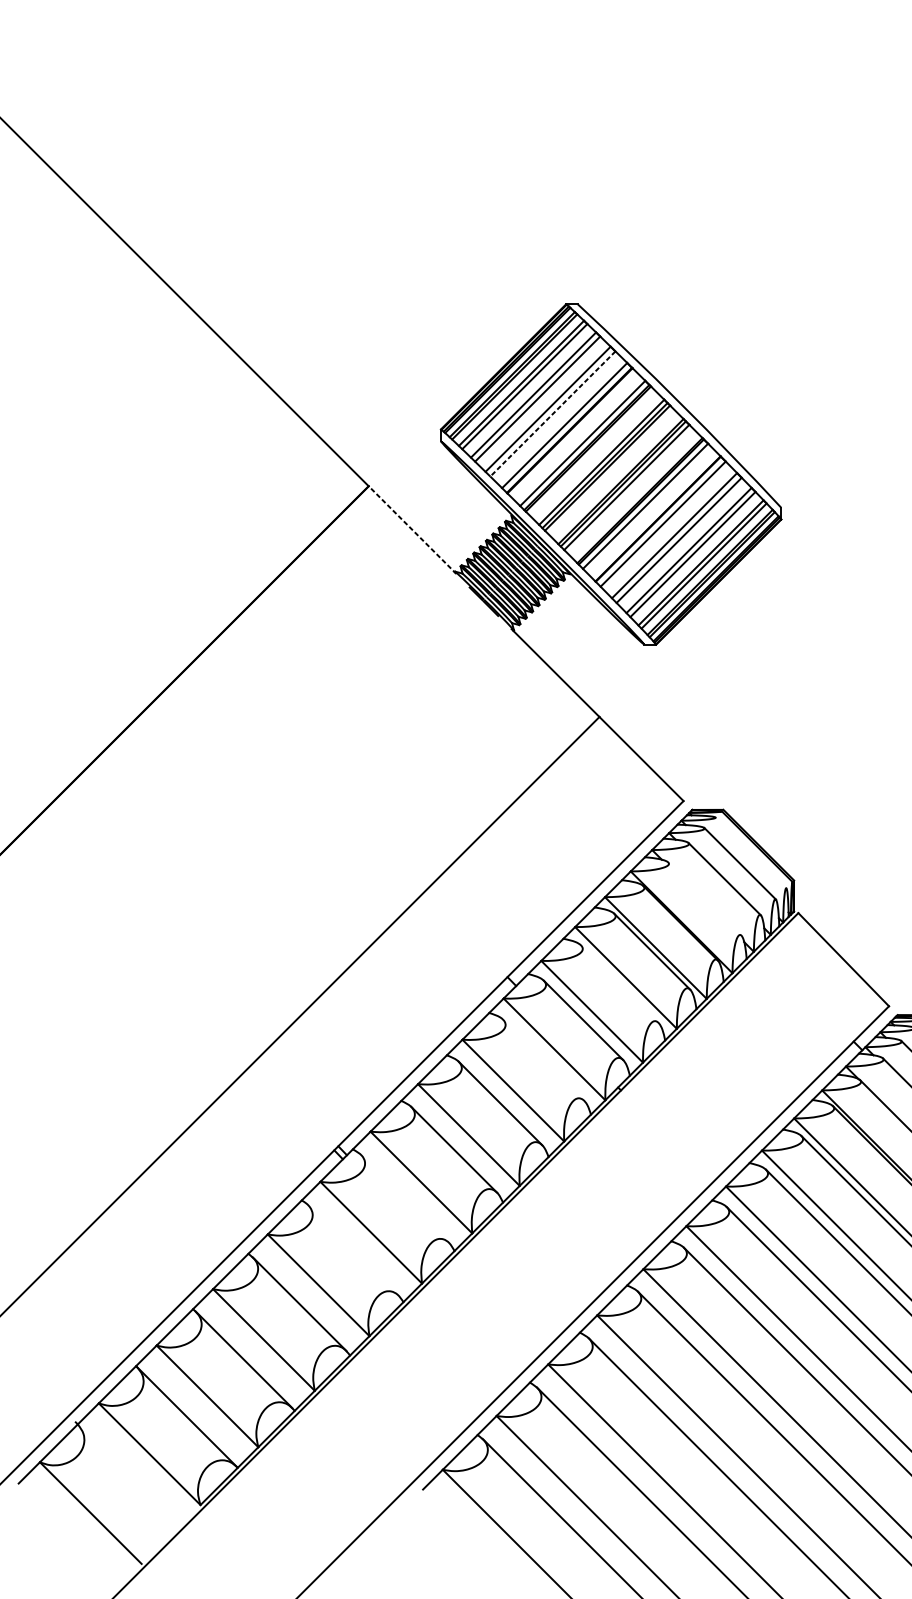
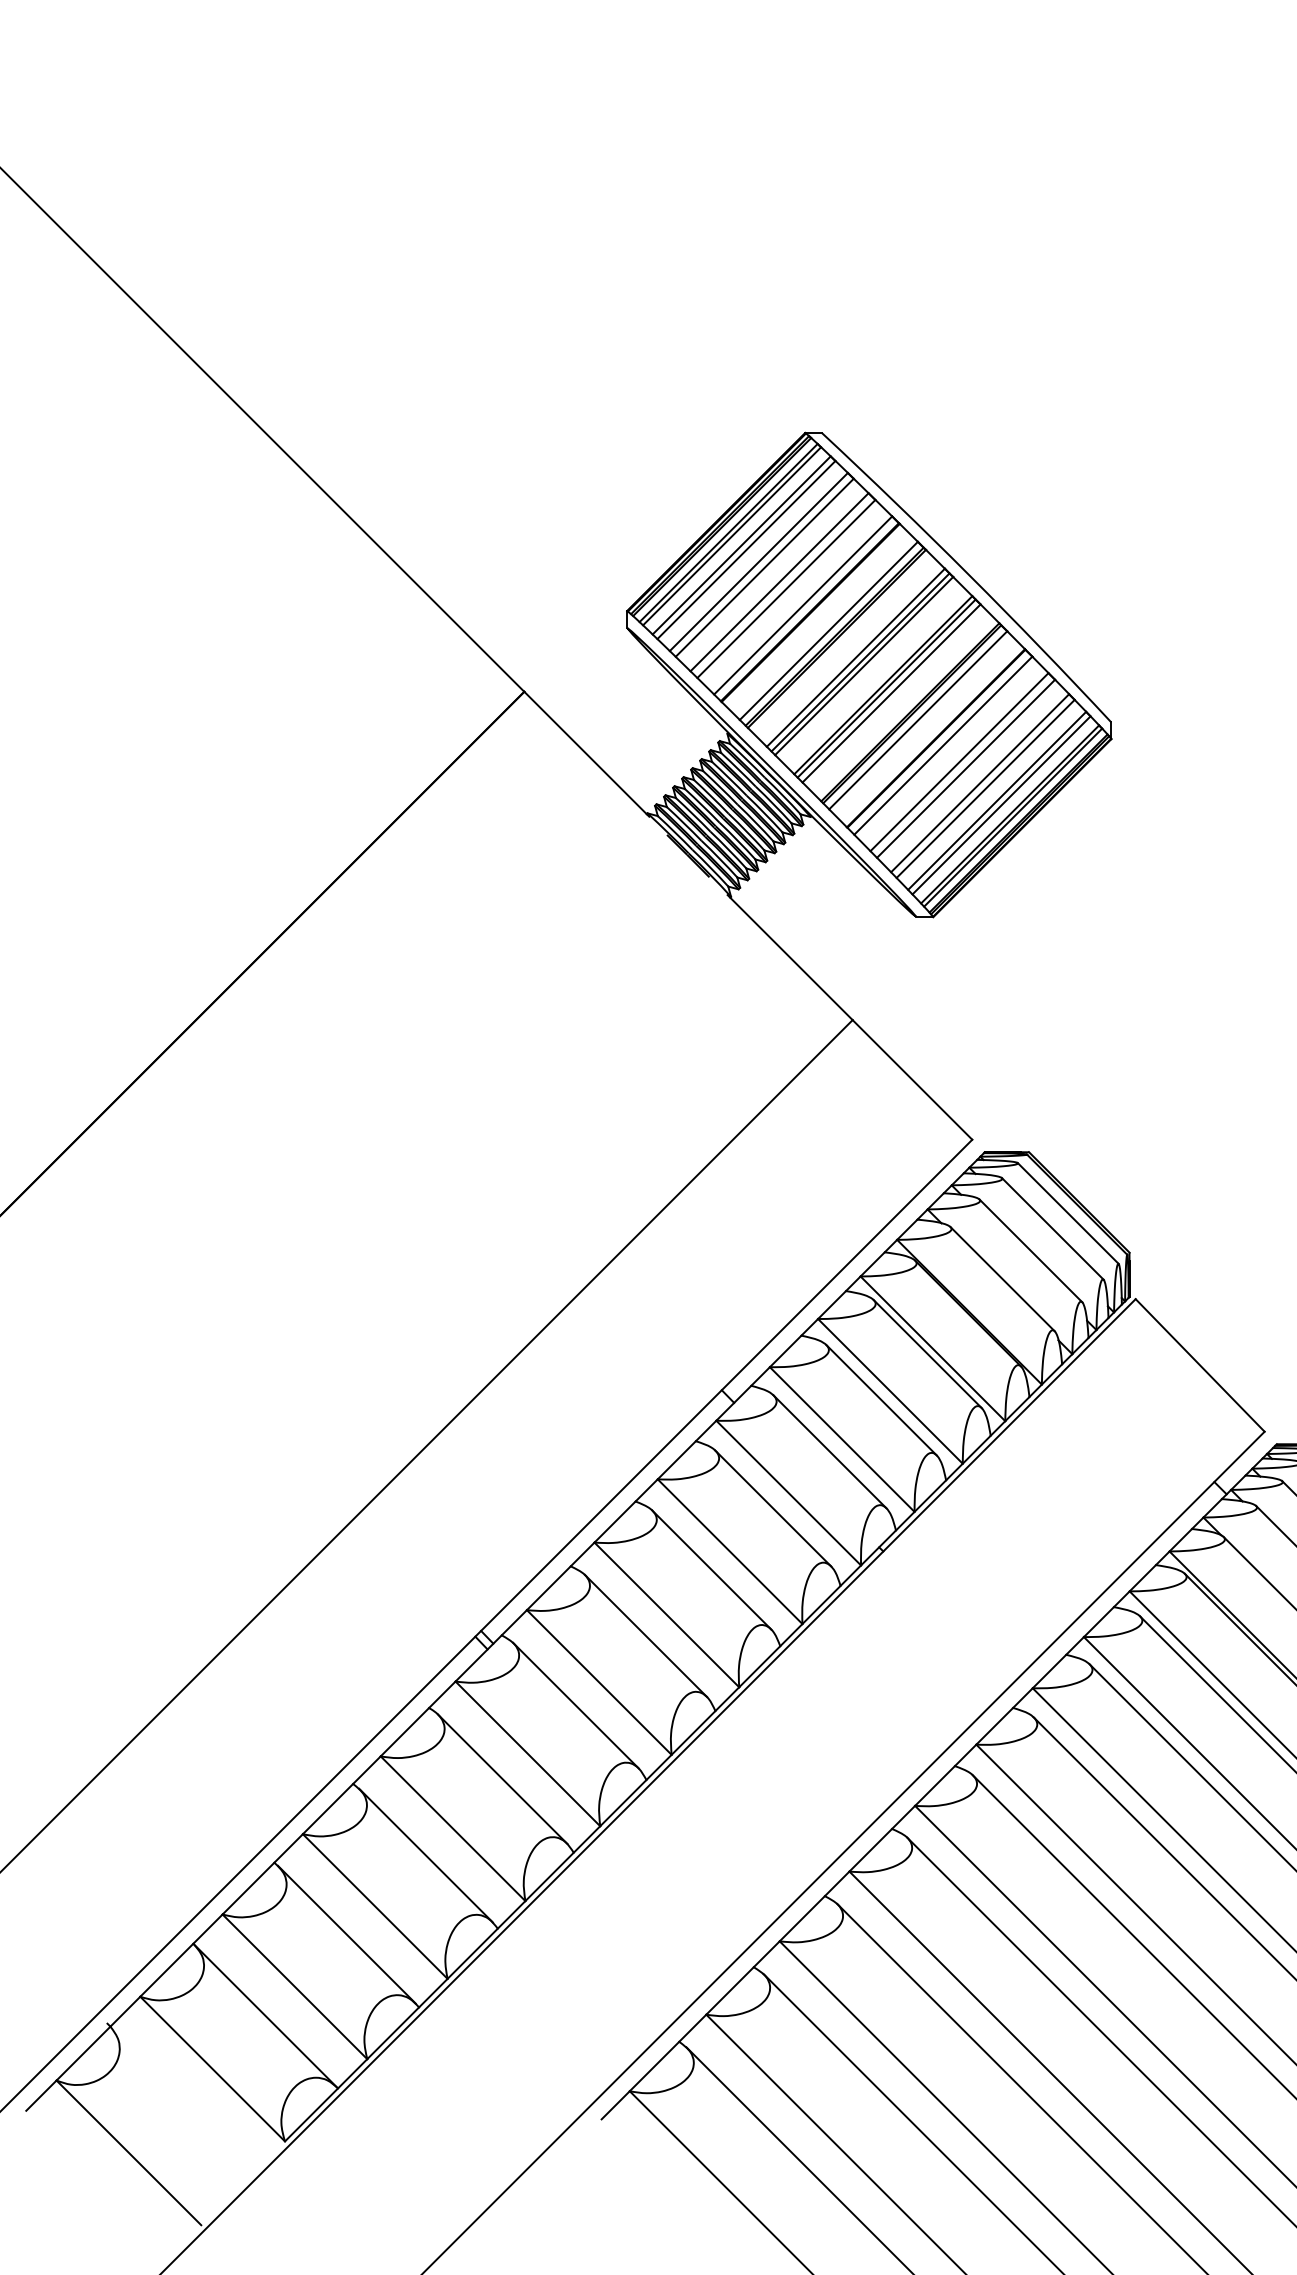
line: (552, 413) -> (786, 588), dashed -> solid
line: (412, 529) -> (586, 753), dashed -> solid
line: (750, 852) -> (1067, 1213), added
line: (704, 899) -> (1002, 1279), added
line: (619, 984) -> (881, 1400), added
line: (543, 1060) -> (773, 1508), added
line: (404, 1198) -> (575, 1705), added
line: (353, 1249) -> (502, 1778), added

